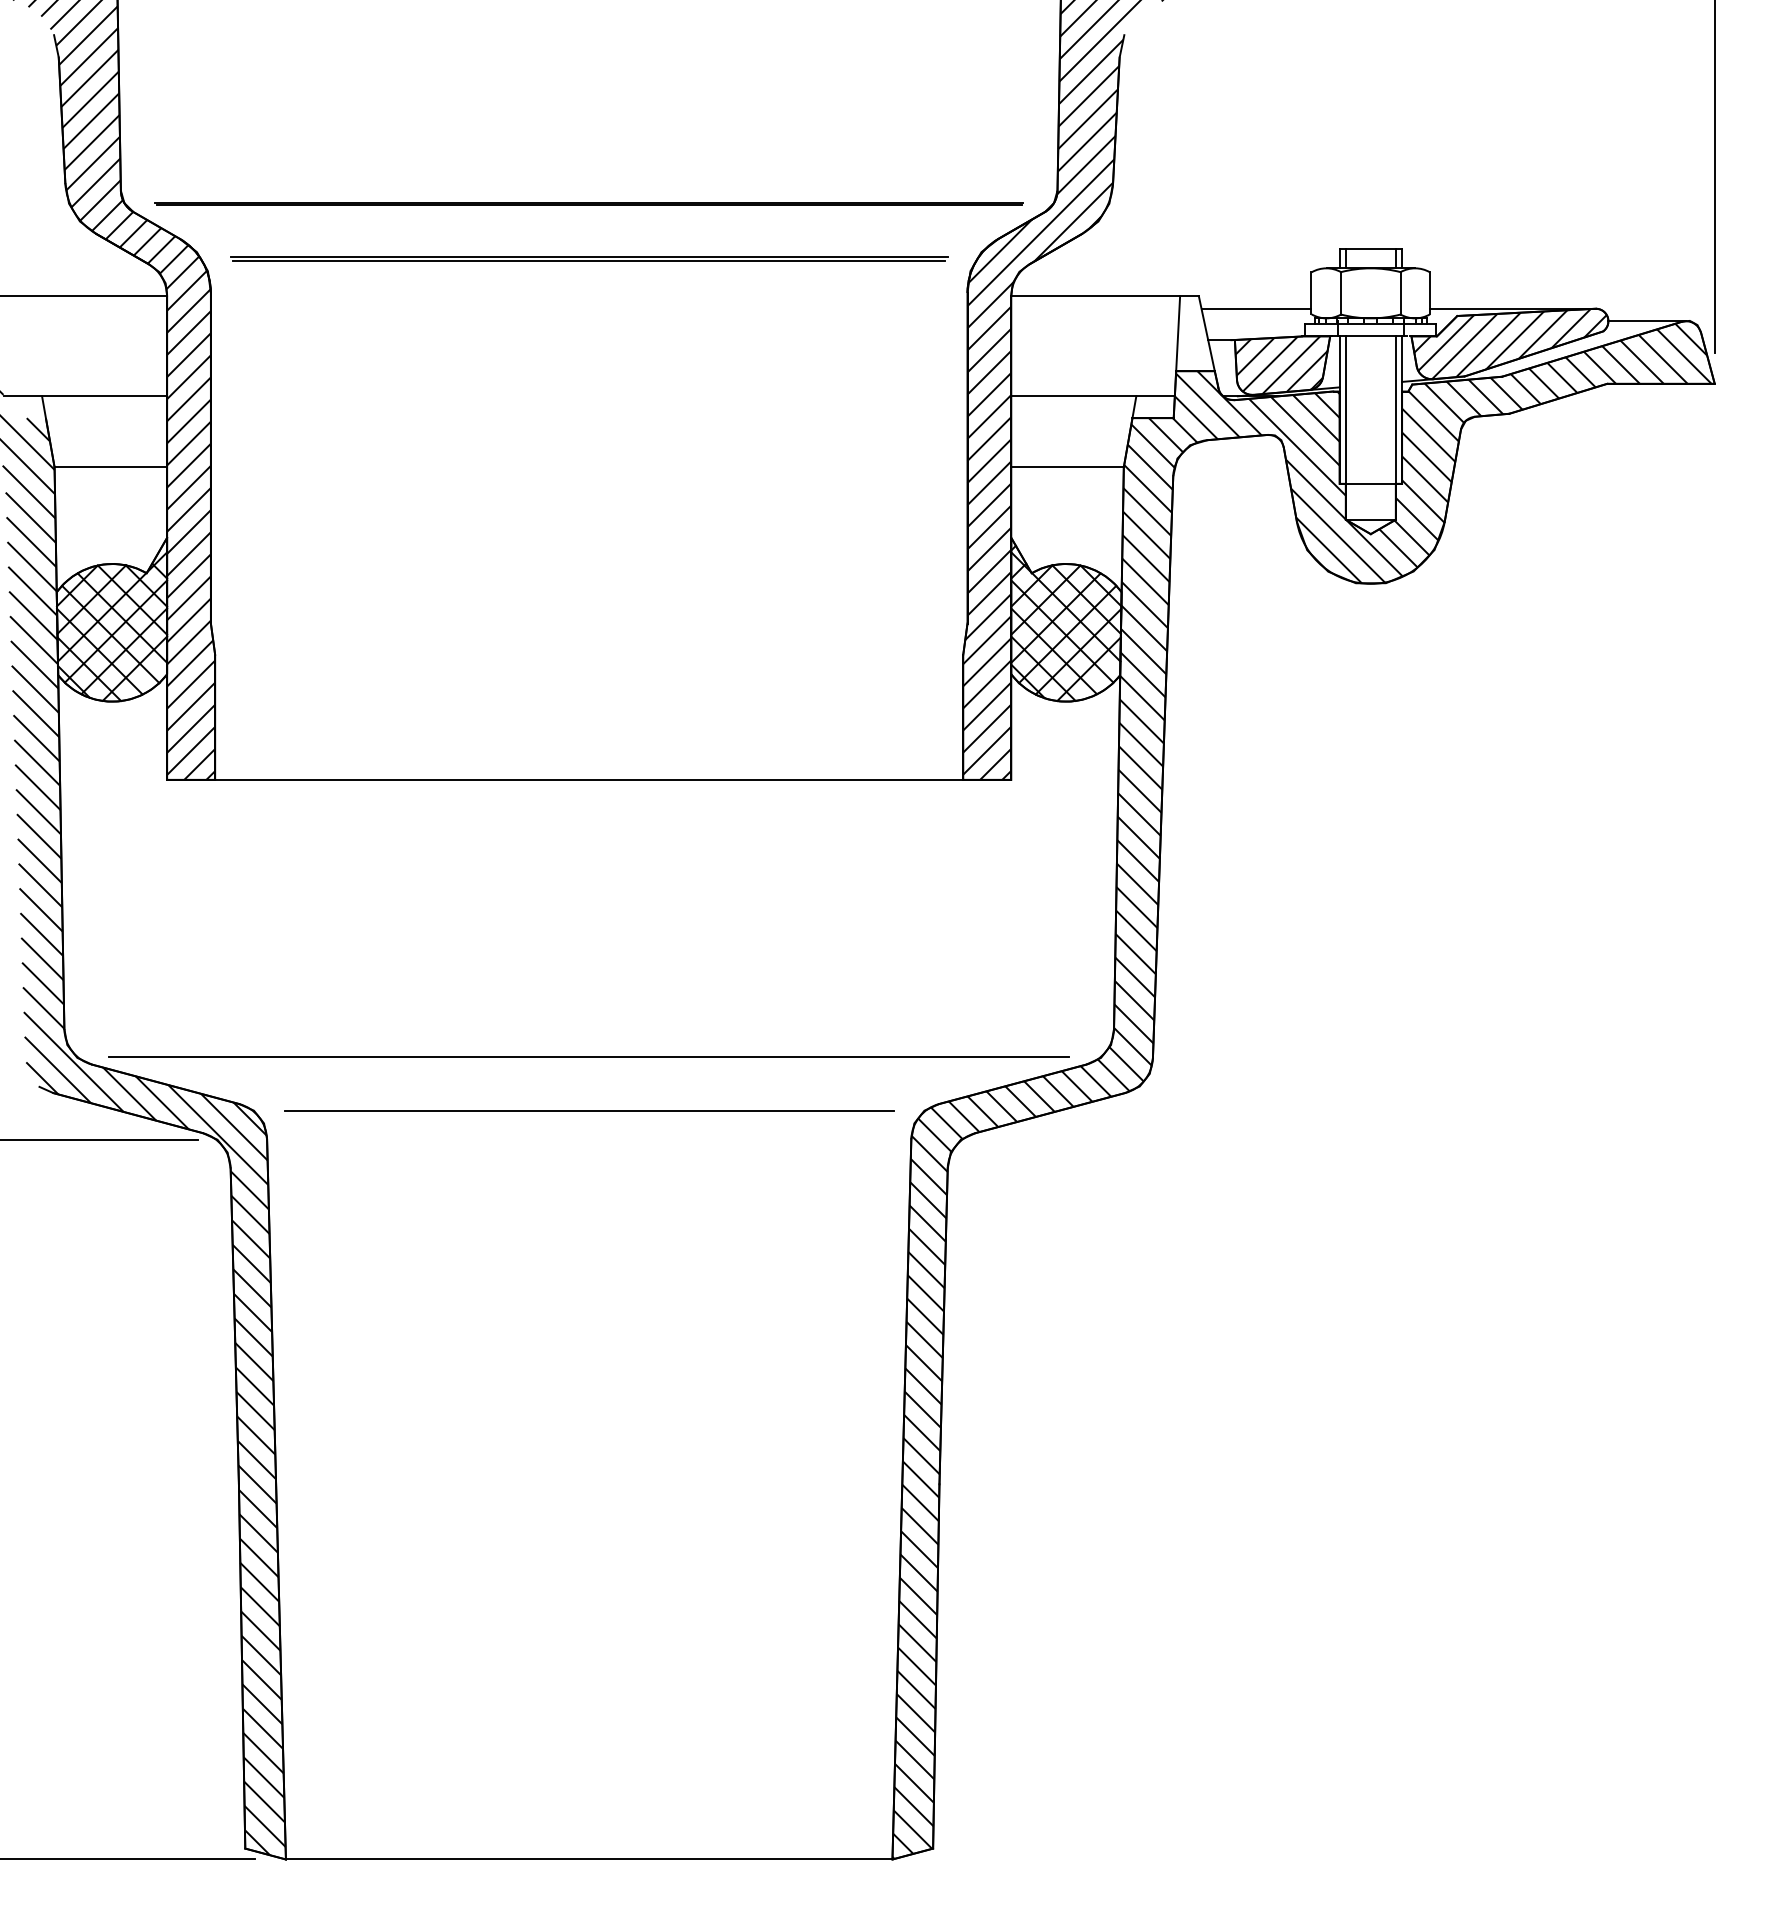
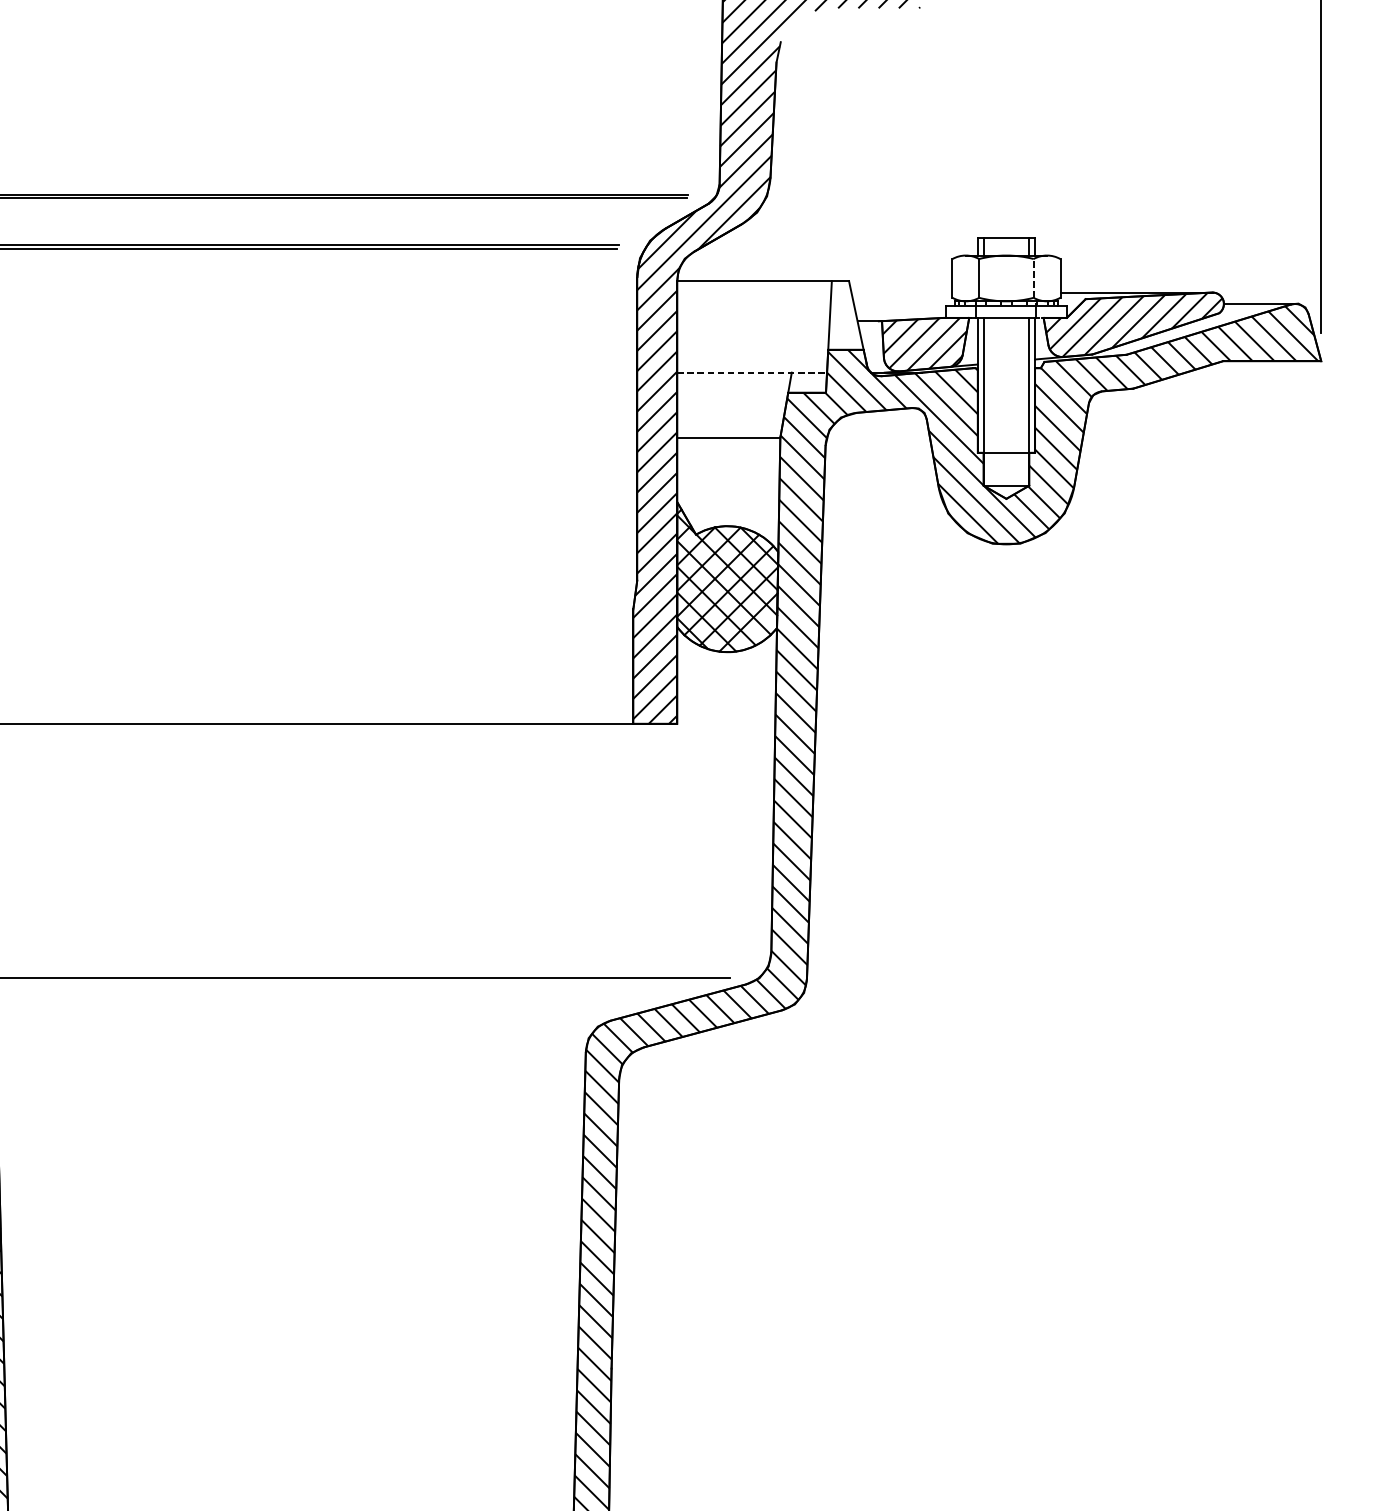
line: (1400, 292) -> (1033, 277), solid -> dashed
line: (1256, 308) -> (901, 292), removed
line: (1093, 396) -> (752, 372), solid -> dashed
line: (588, 1111) -> (290, 1027), removed

